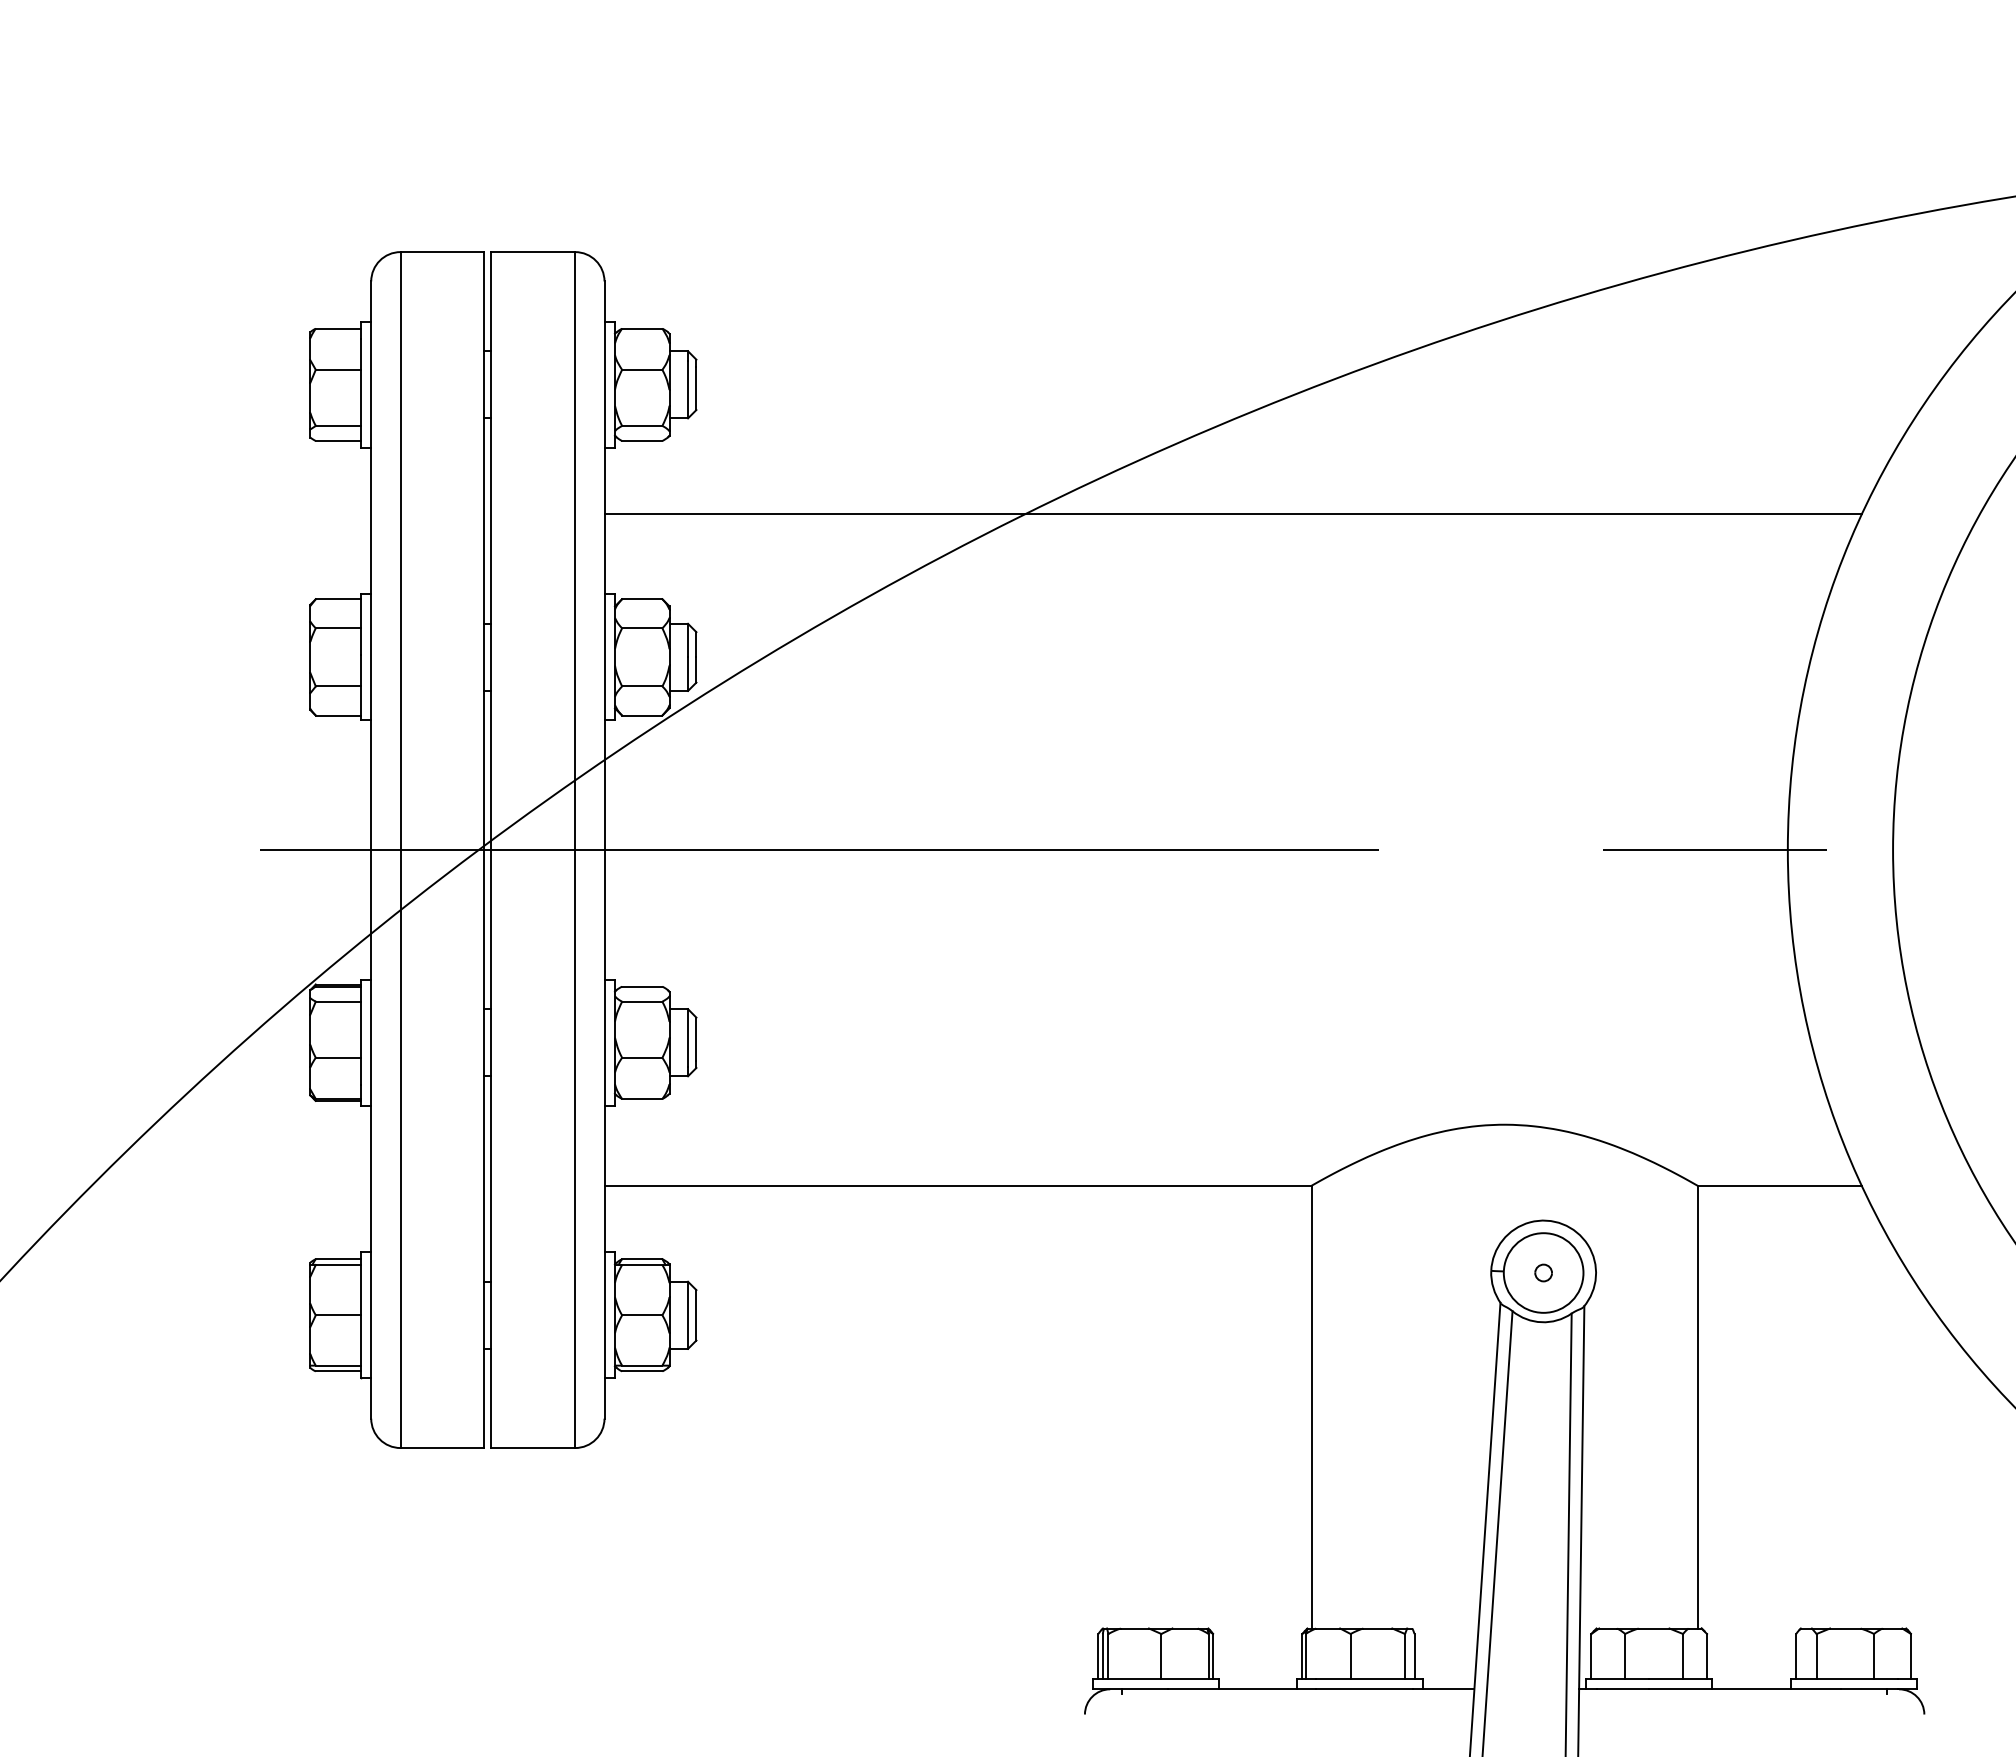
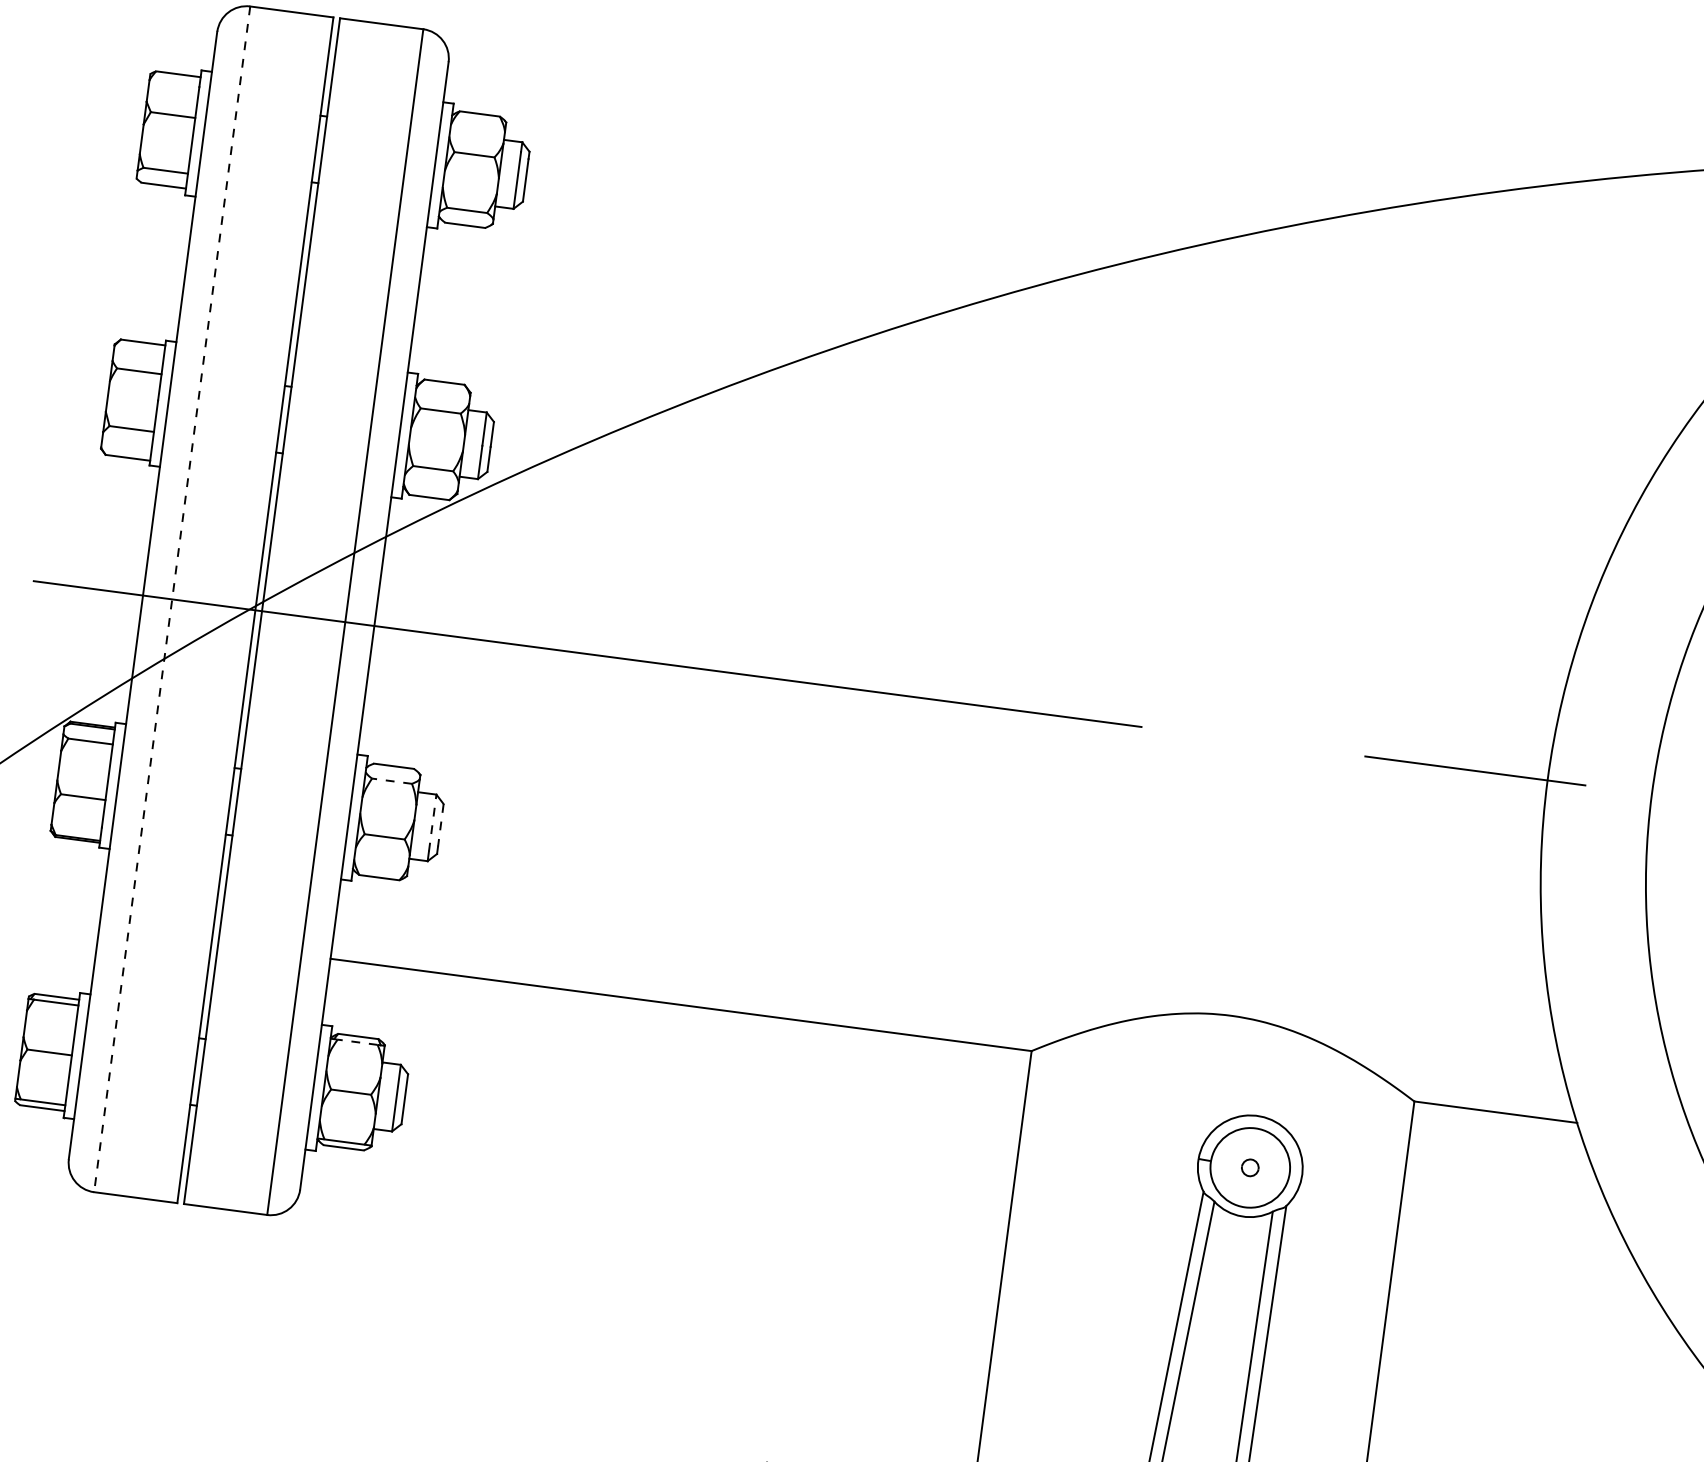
line: (1233, 514) -> (1041, 375), removed
line: (400, 850) -> (172, 599), solid -> dashed
line: (641, 1001) -> (391, 780), solid -> dashed
line: (688, 1037) -> (433, 822), solid -> dashed
line: (696, 1039) -> (440, 825), solid -> dashed
line: (641, 1265) -> (356, 1042), solid -> dashed

